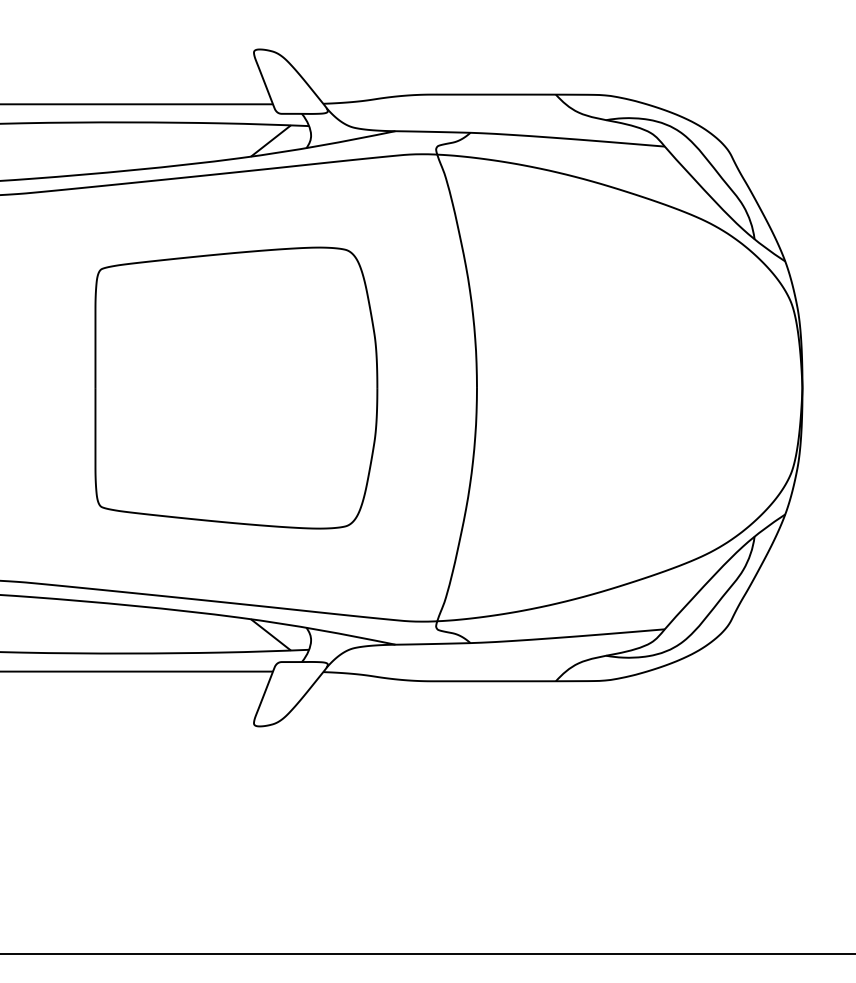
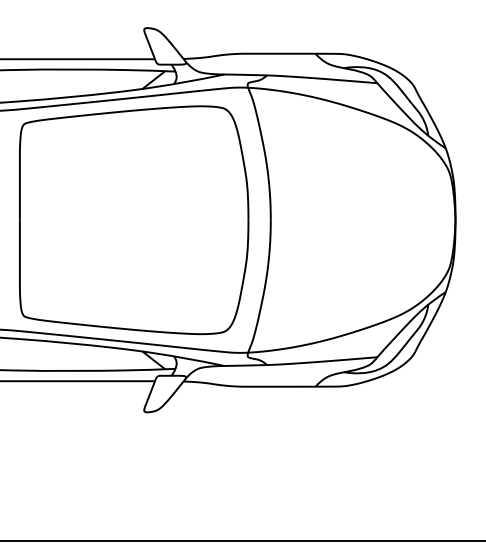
part: (236, 388) -> (134, 220), size x1.43

